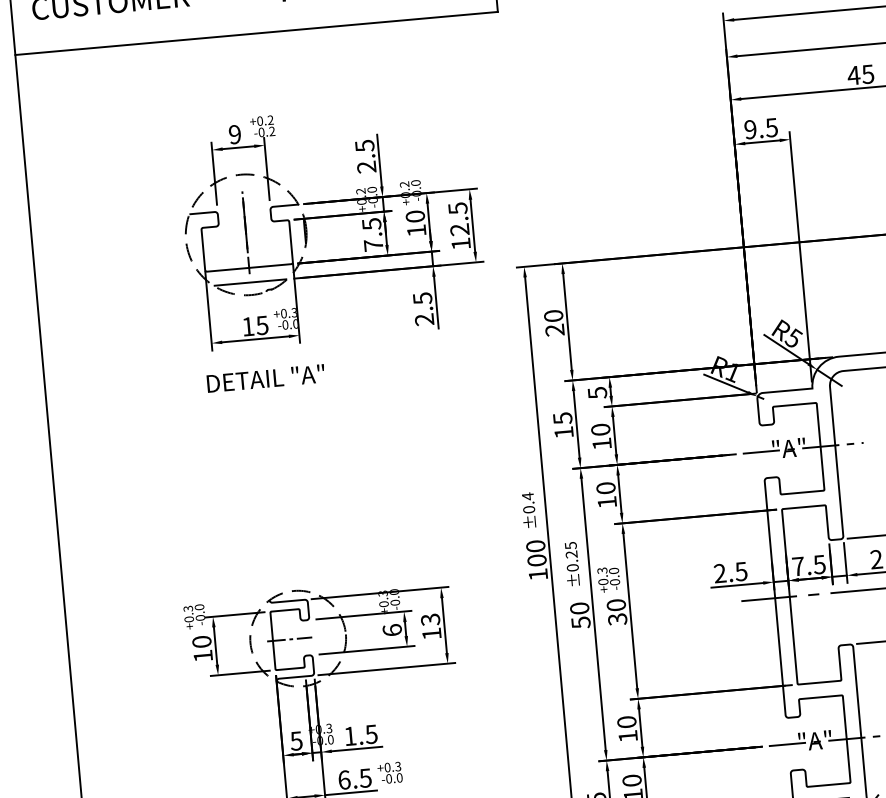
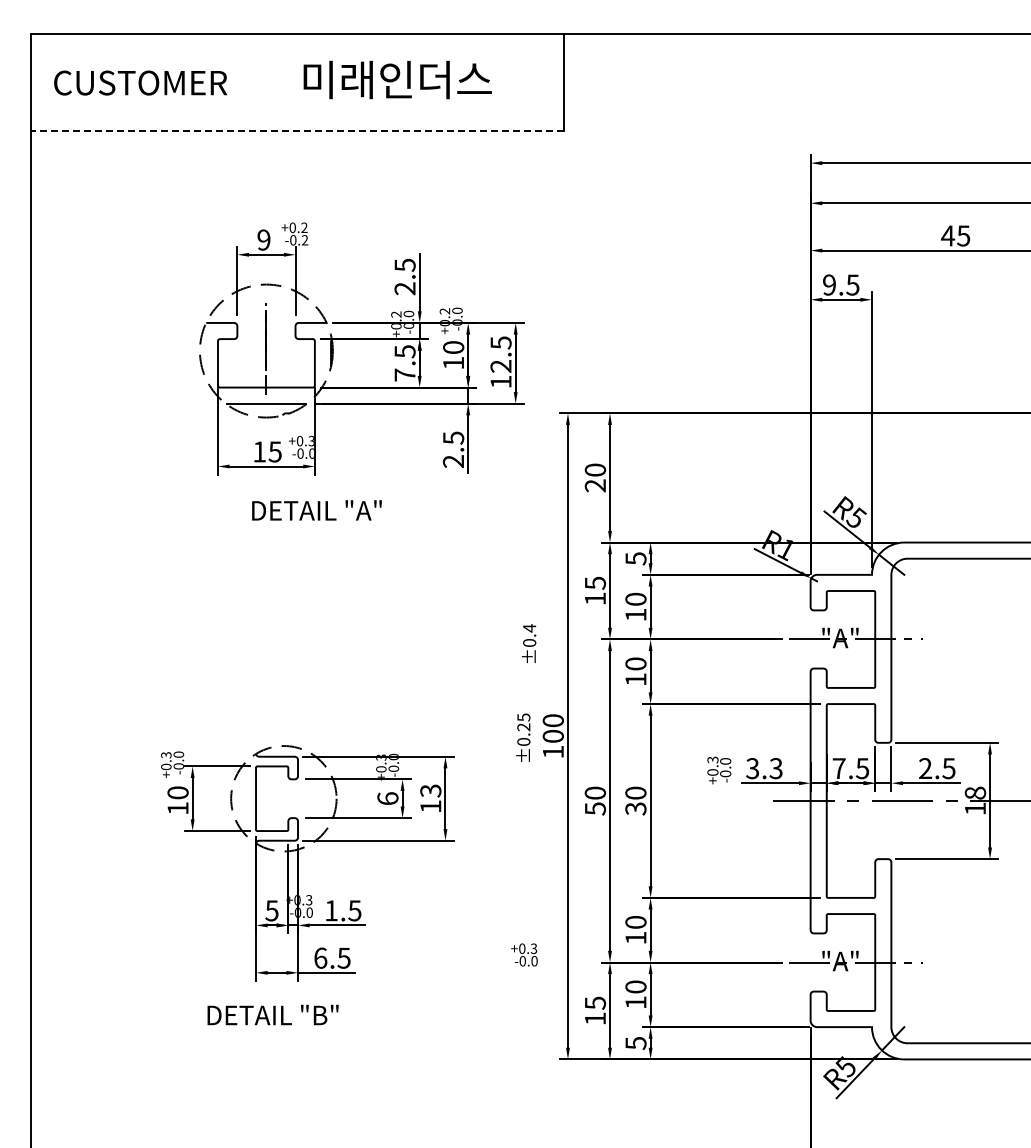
line: (256, 33) -> (297, 131), solid -> dashed
text: (265, 378) -> (316, 510), moved
text: (529, 510) -> (529, 643), moved
text: (572, 563) -> (523, 737), moved
text: (730, 572) -> (764, 768), 2.5 -> 3.3
text: (609, 579) -> (719, 770), moved
line: (289, 639) -> (274, 798), removed
text: (390, 772) -> (524, 954), moved

